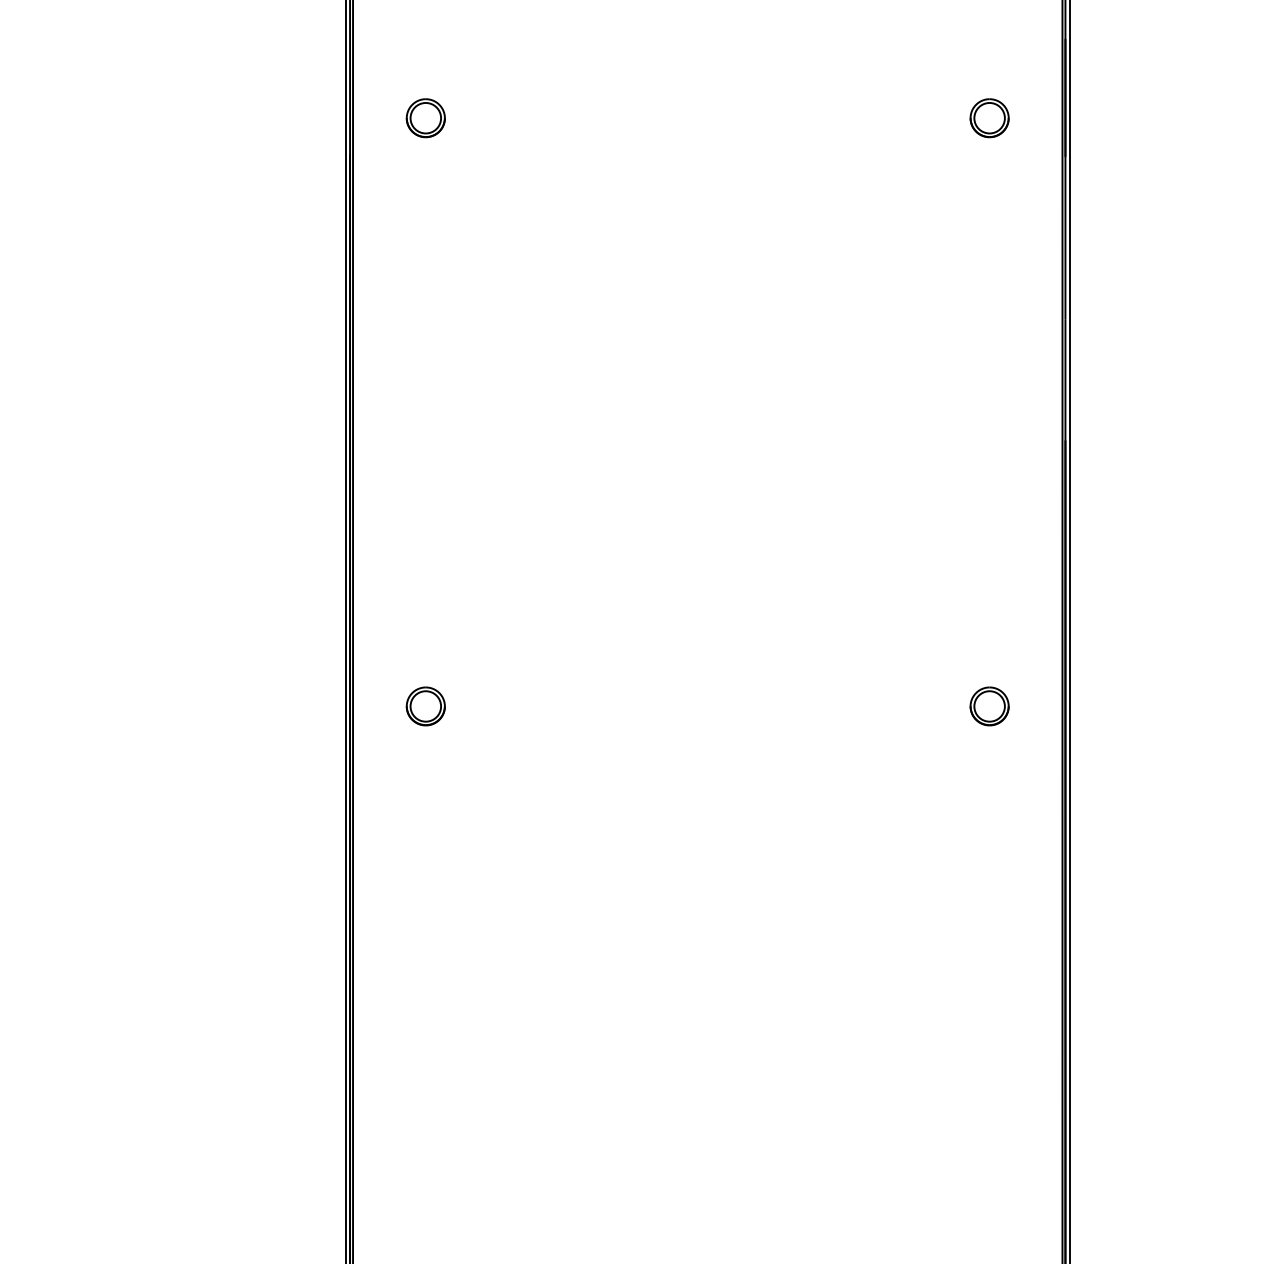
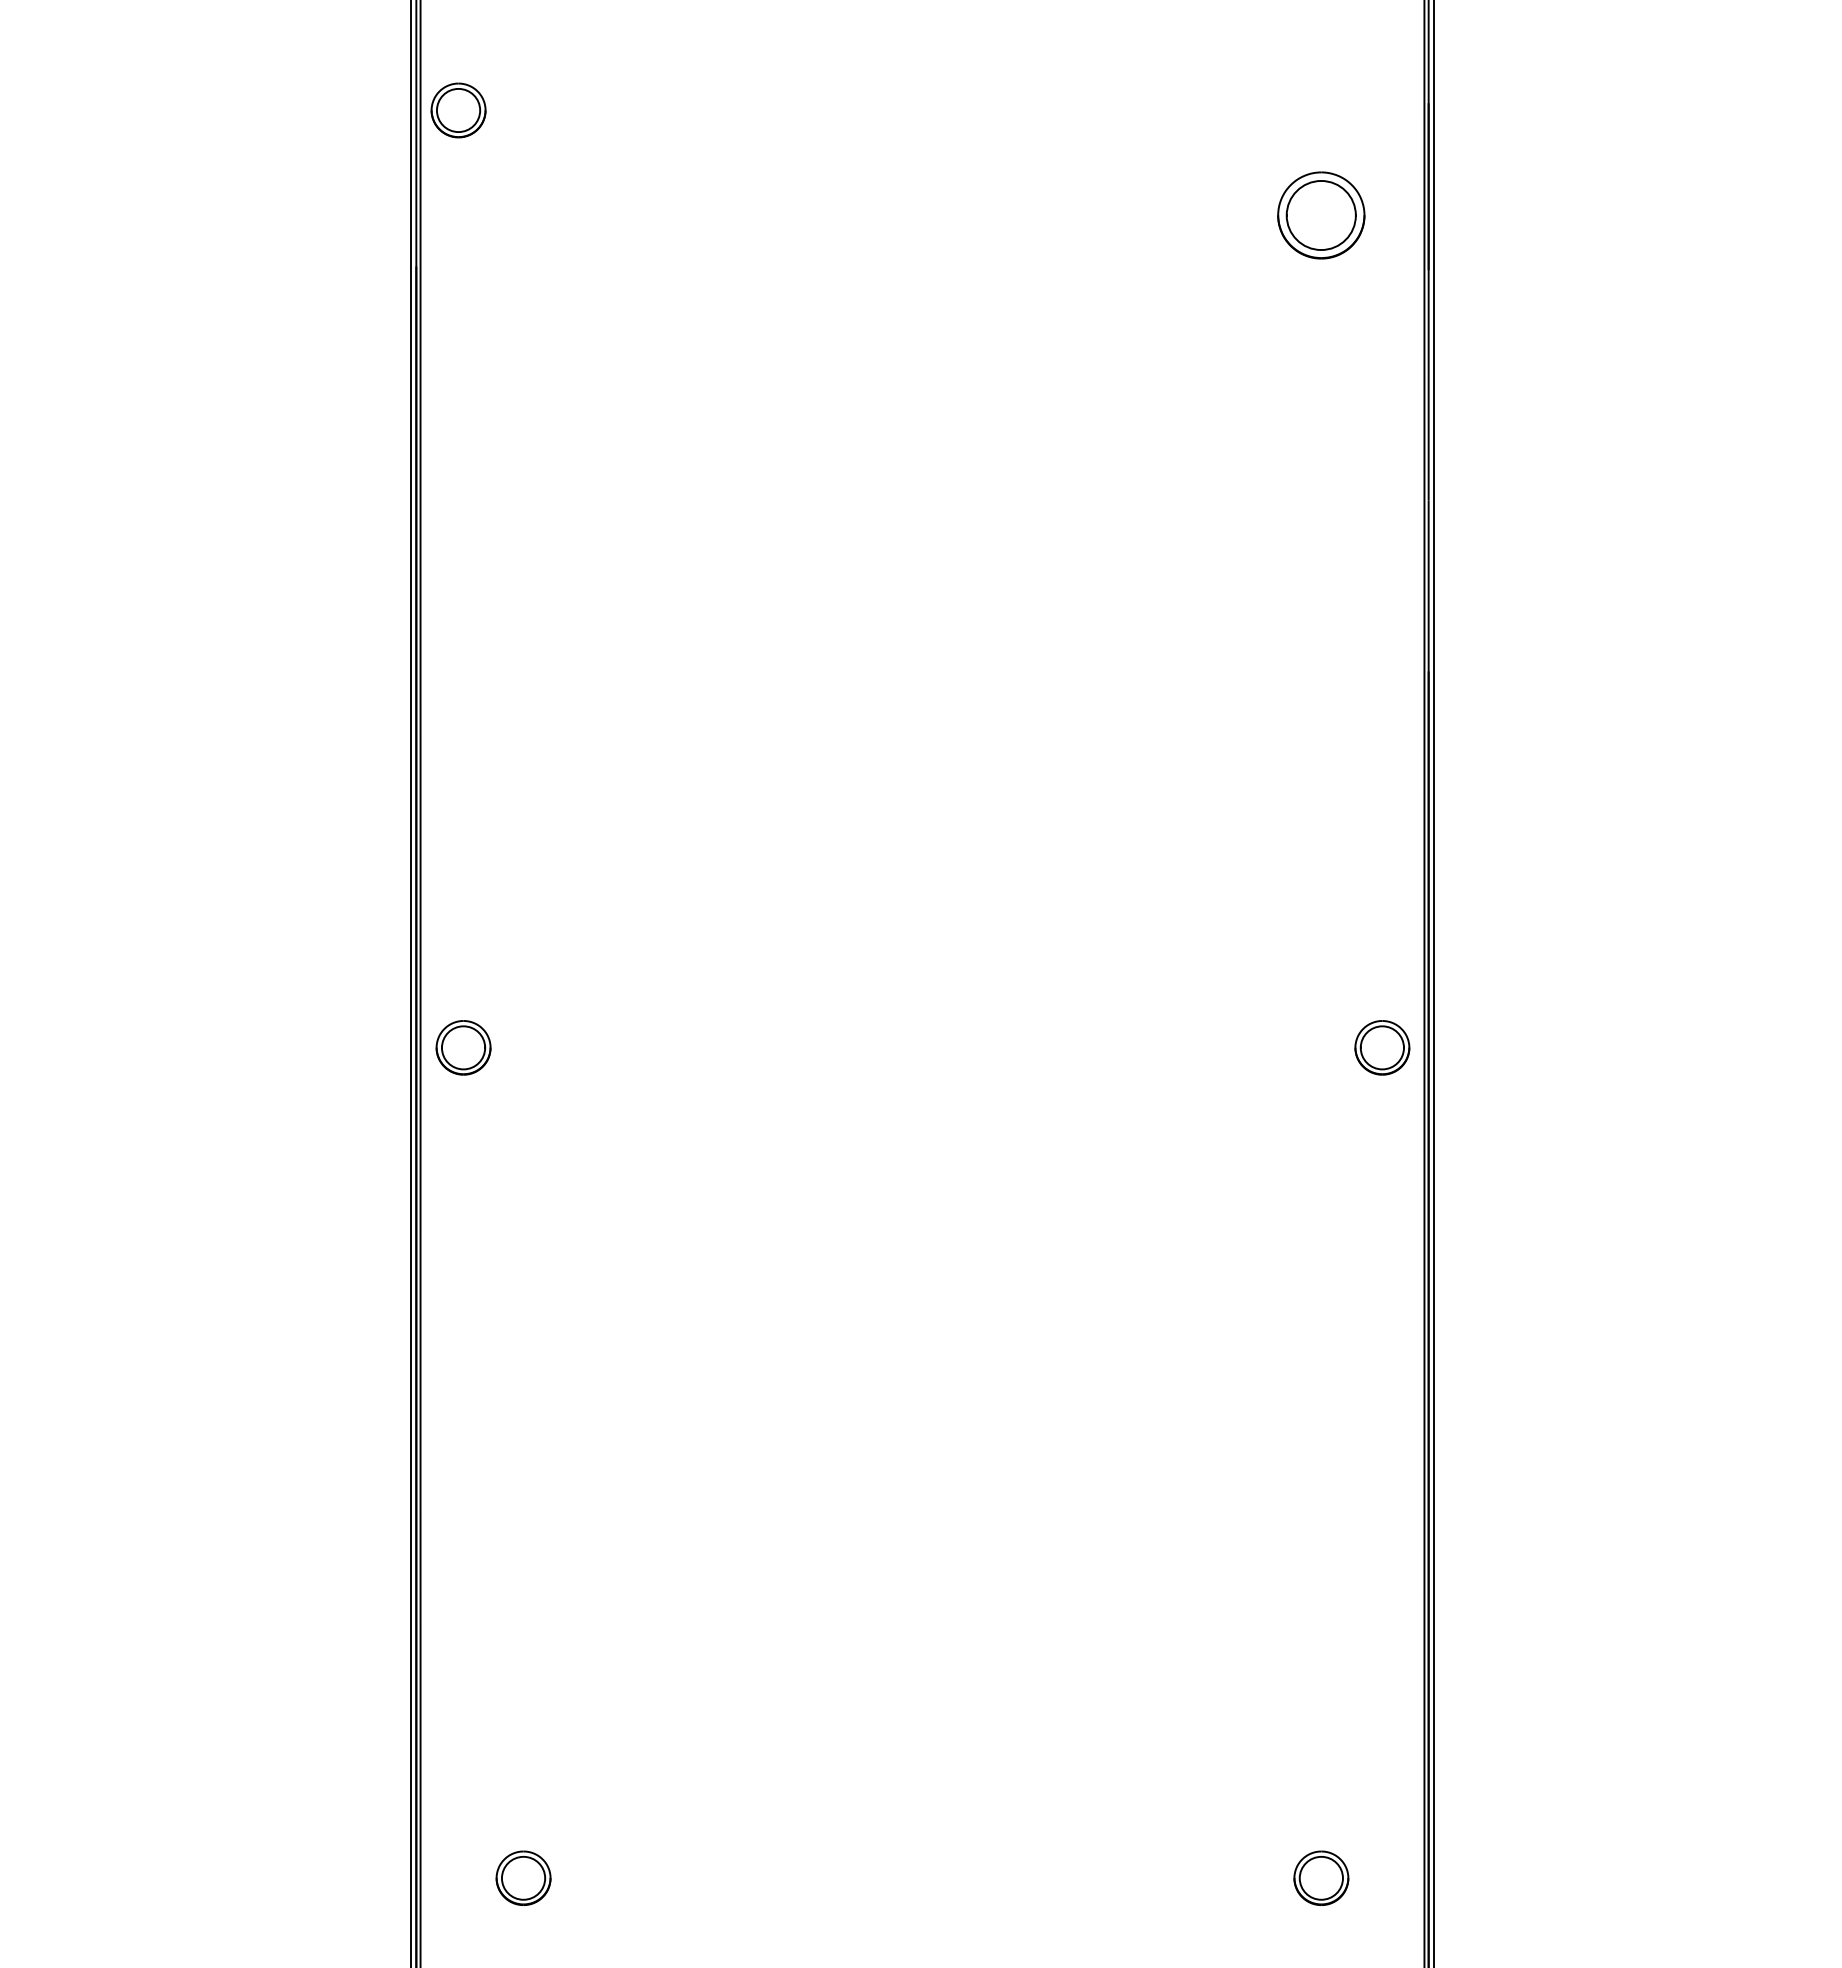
part: (425, 118) -> (458, 110), moved
part: (989, 118) -> (1321, 215), size x1.6
part: (425, 706) -> (463, 1047), moved
part: (989, 706) -> (1382, 1047), moved

